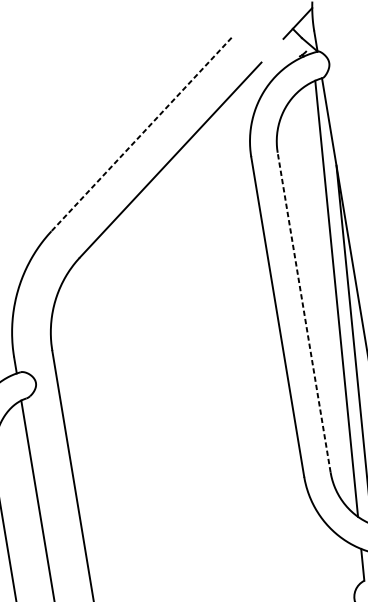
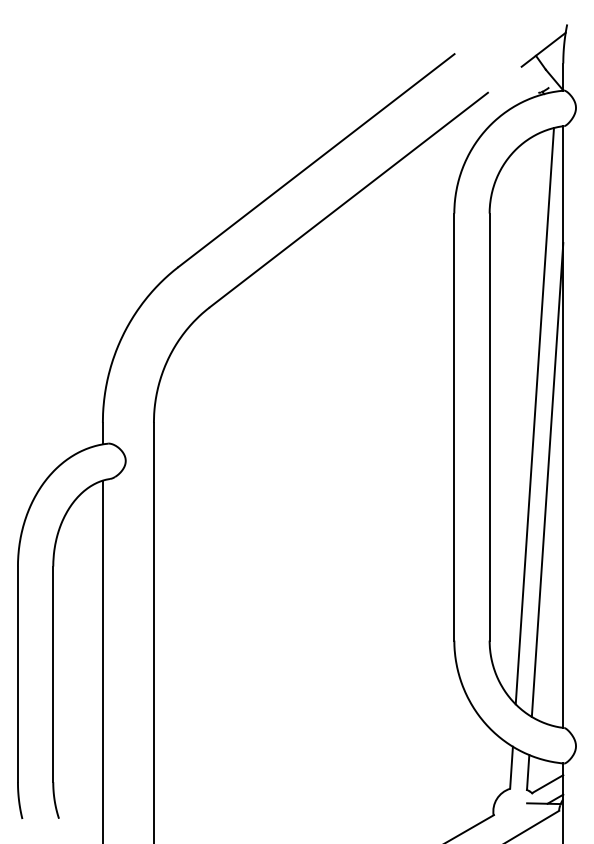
line: (141, 134) -> (316, 160), dashed -> solid
line: (303, 312) -> (489, 426), dashed -> solid

